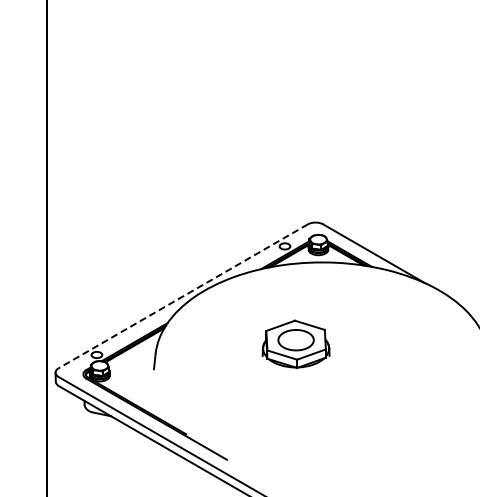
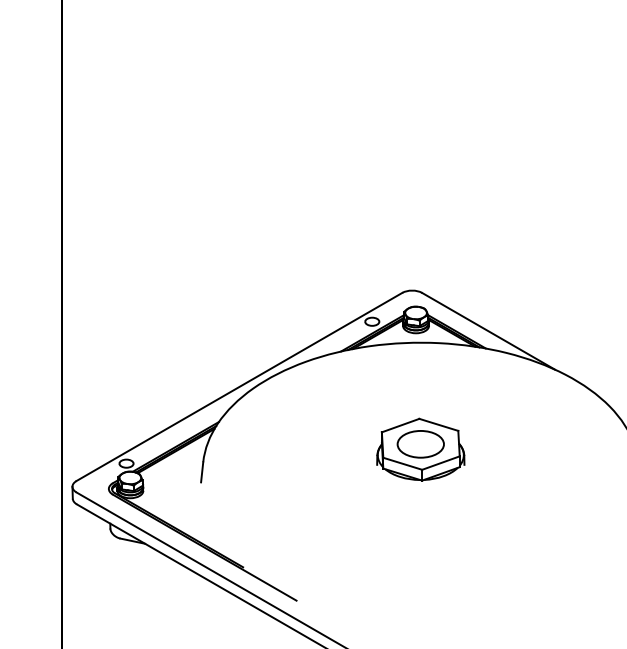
line: (183, 296) -> (239, 387), dashed -> solid
part: (295, 343) -> (420, 448), moved

